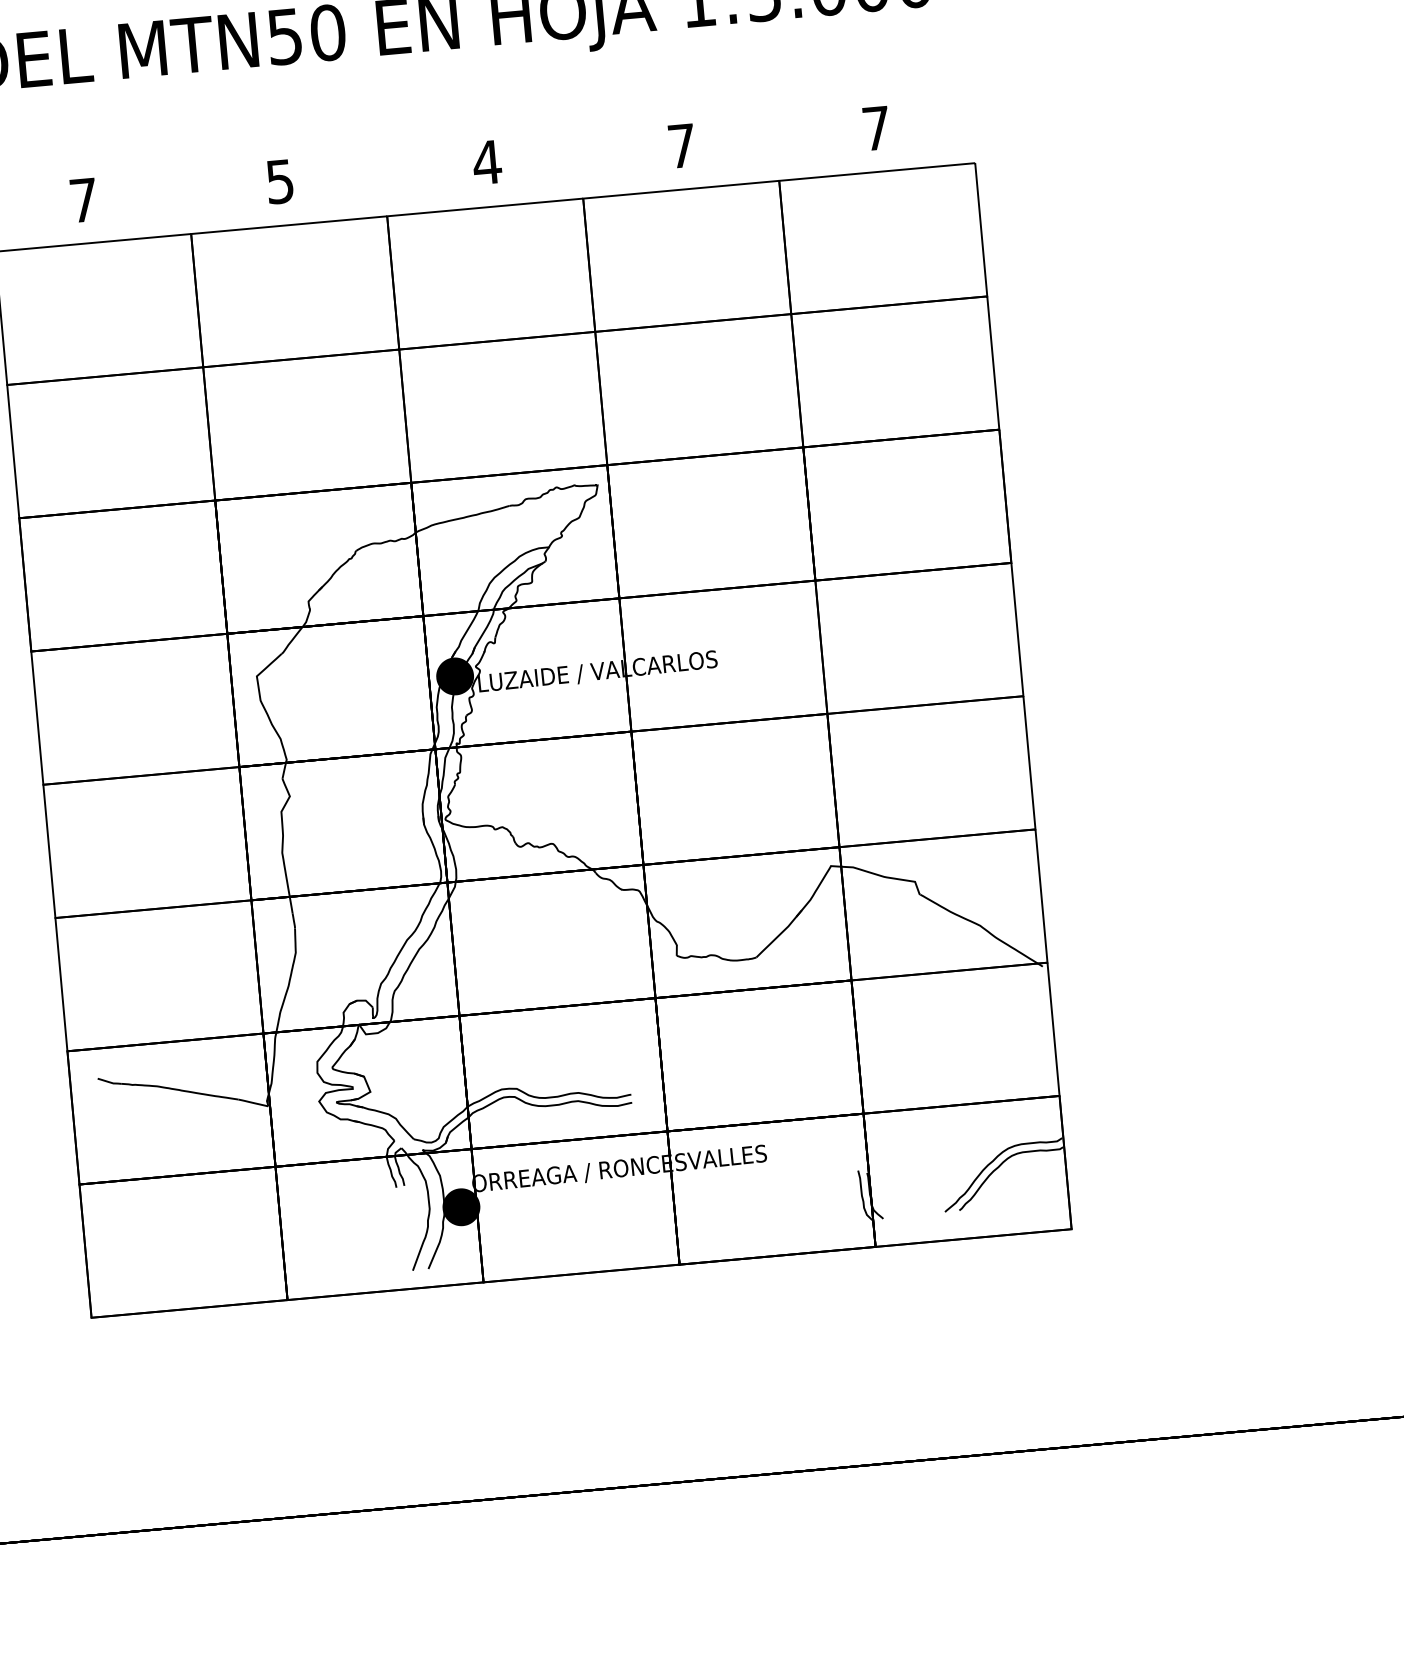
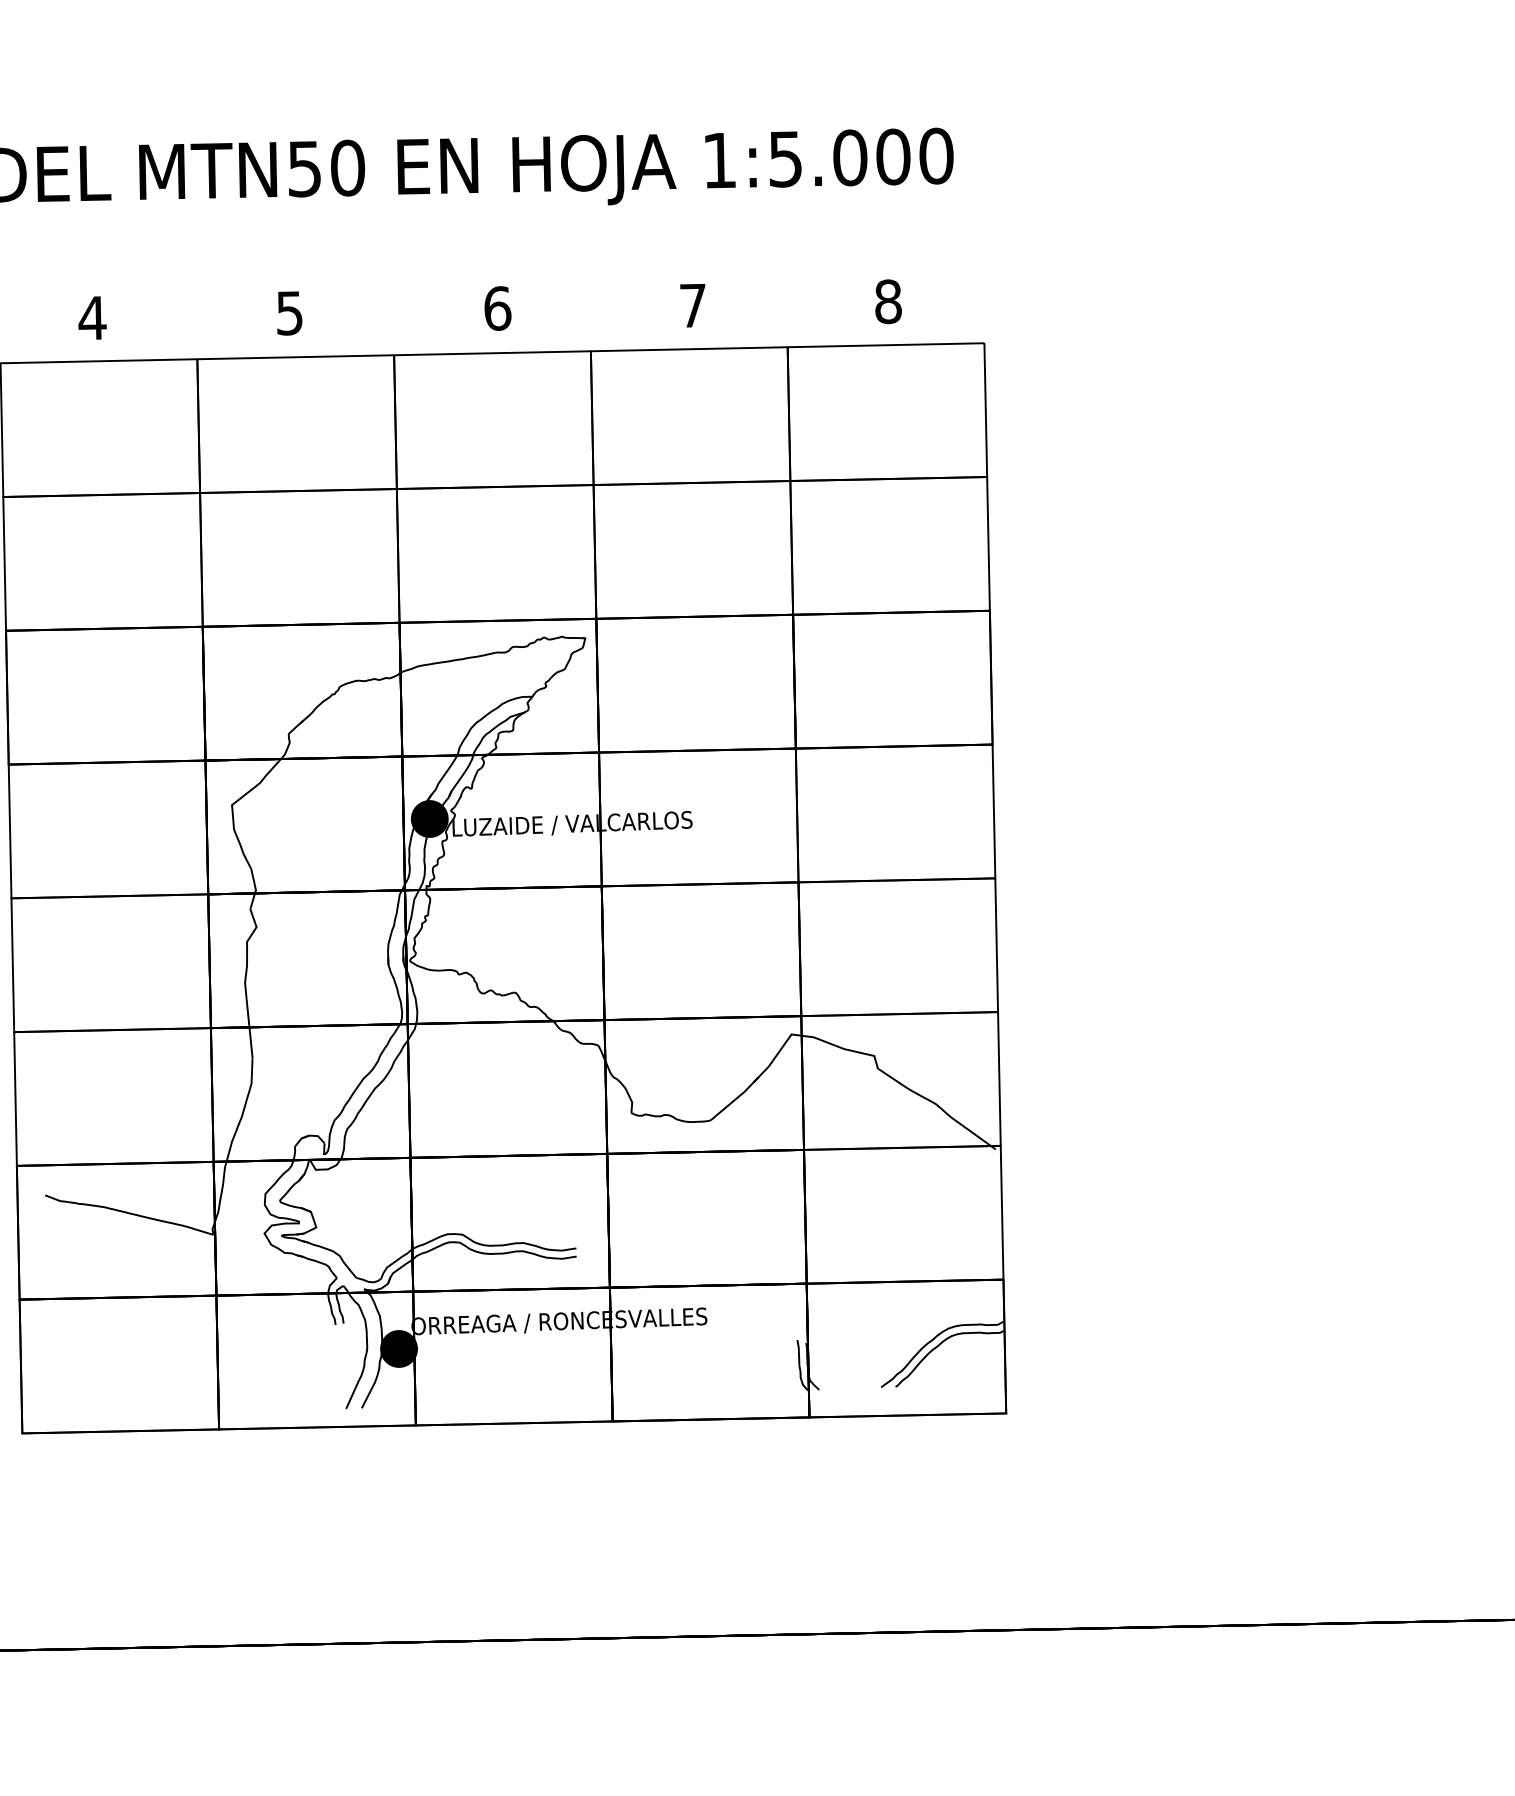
text: (876, 128) -> (888, 301), 7 -> 8
text: (487, 162) -> (497, 308), 4 -> 6
text: (83, 199) -> (92, 317), 7 -> 4

